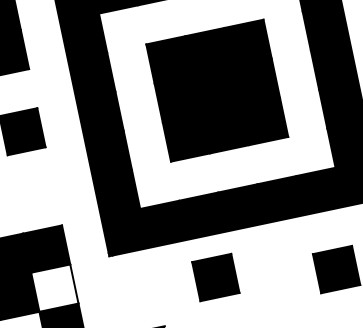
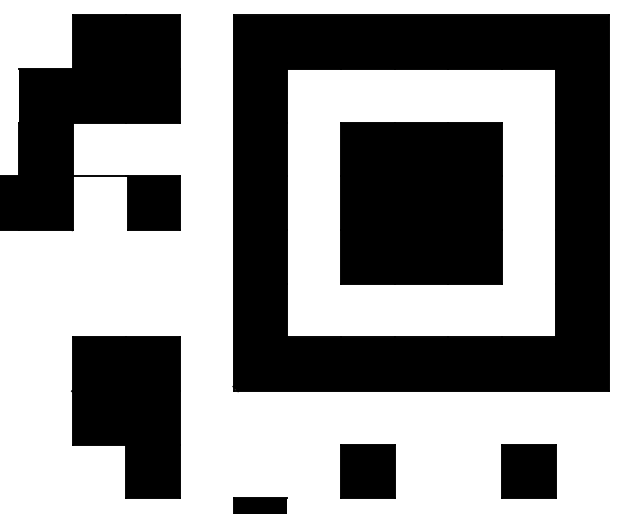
part: (215, 277) -> (367, 471), moved
fill: (54, 287) -> (152, 417), added

